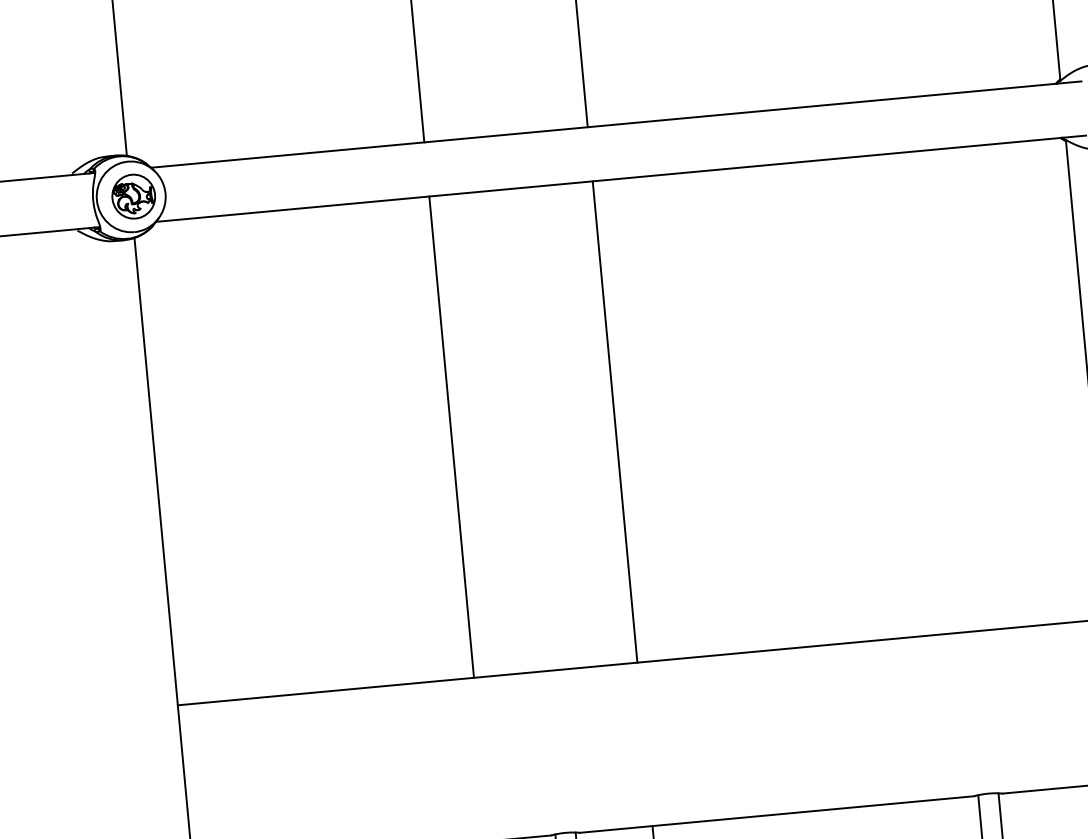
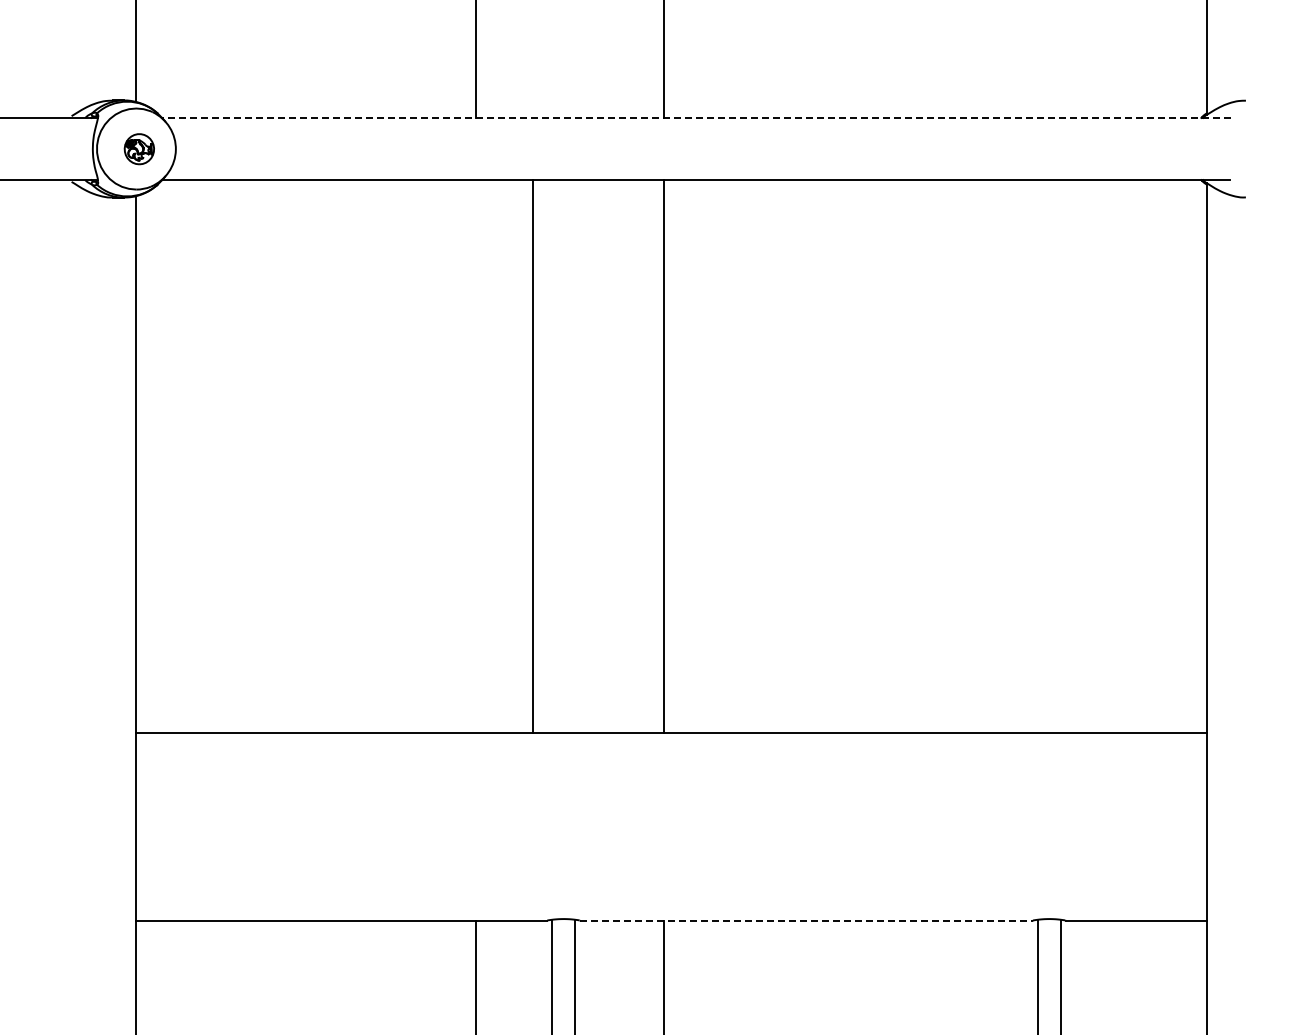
line: (615, 124) -> (695, 117), solid -> dashed
part: (133, 197) -> (139, 149), size x0.6
line: (451, 437) -> (532, 456), moved
line: (777, 814) -> (807, 920), solid -> dashed

